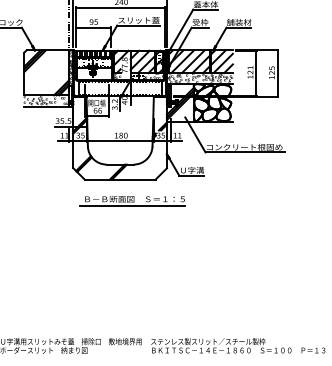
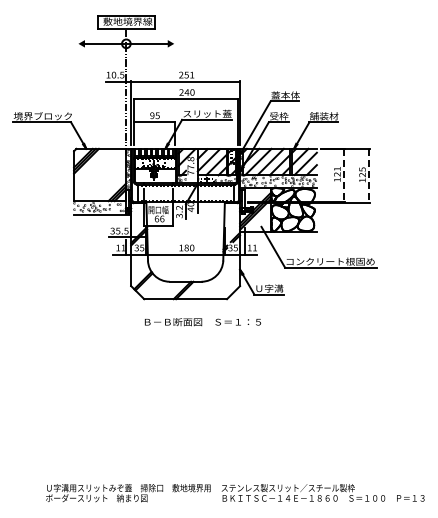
line: (256, 74) -> (344, 176), solid -> dashed
line: (278, 74) -> (369, 176), solid -> dashed
line: (132, 205) -> (199, 329), removed

